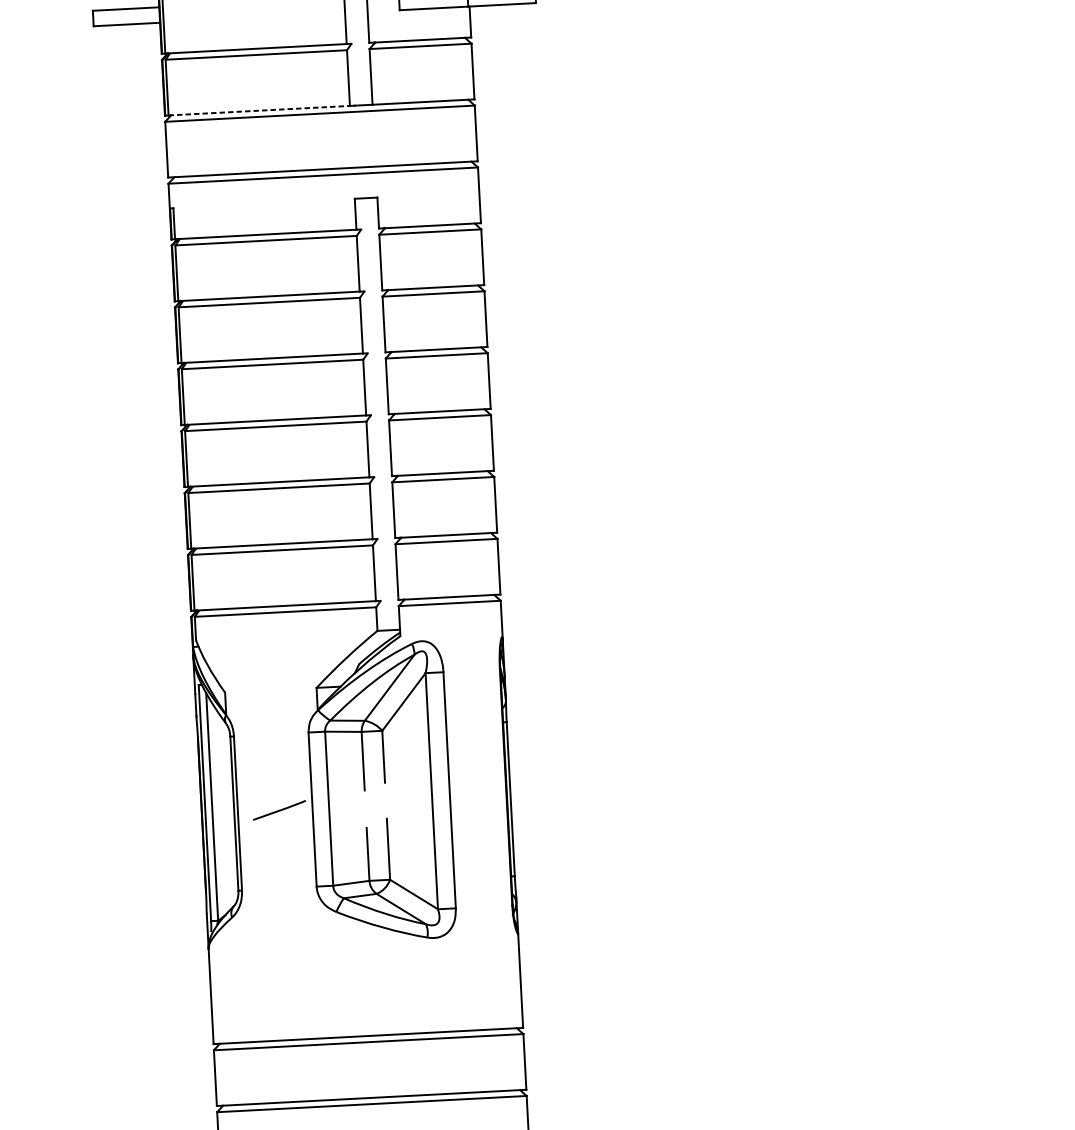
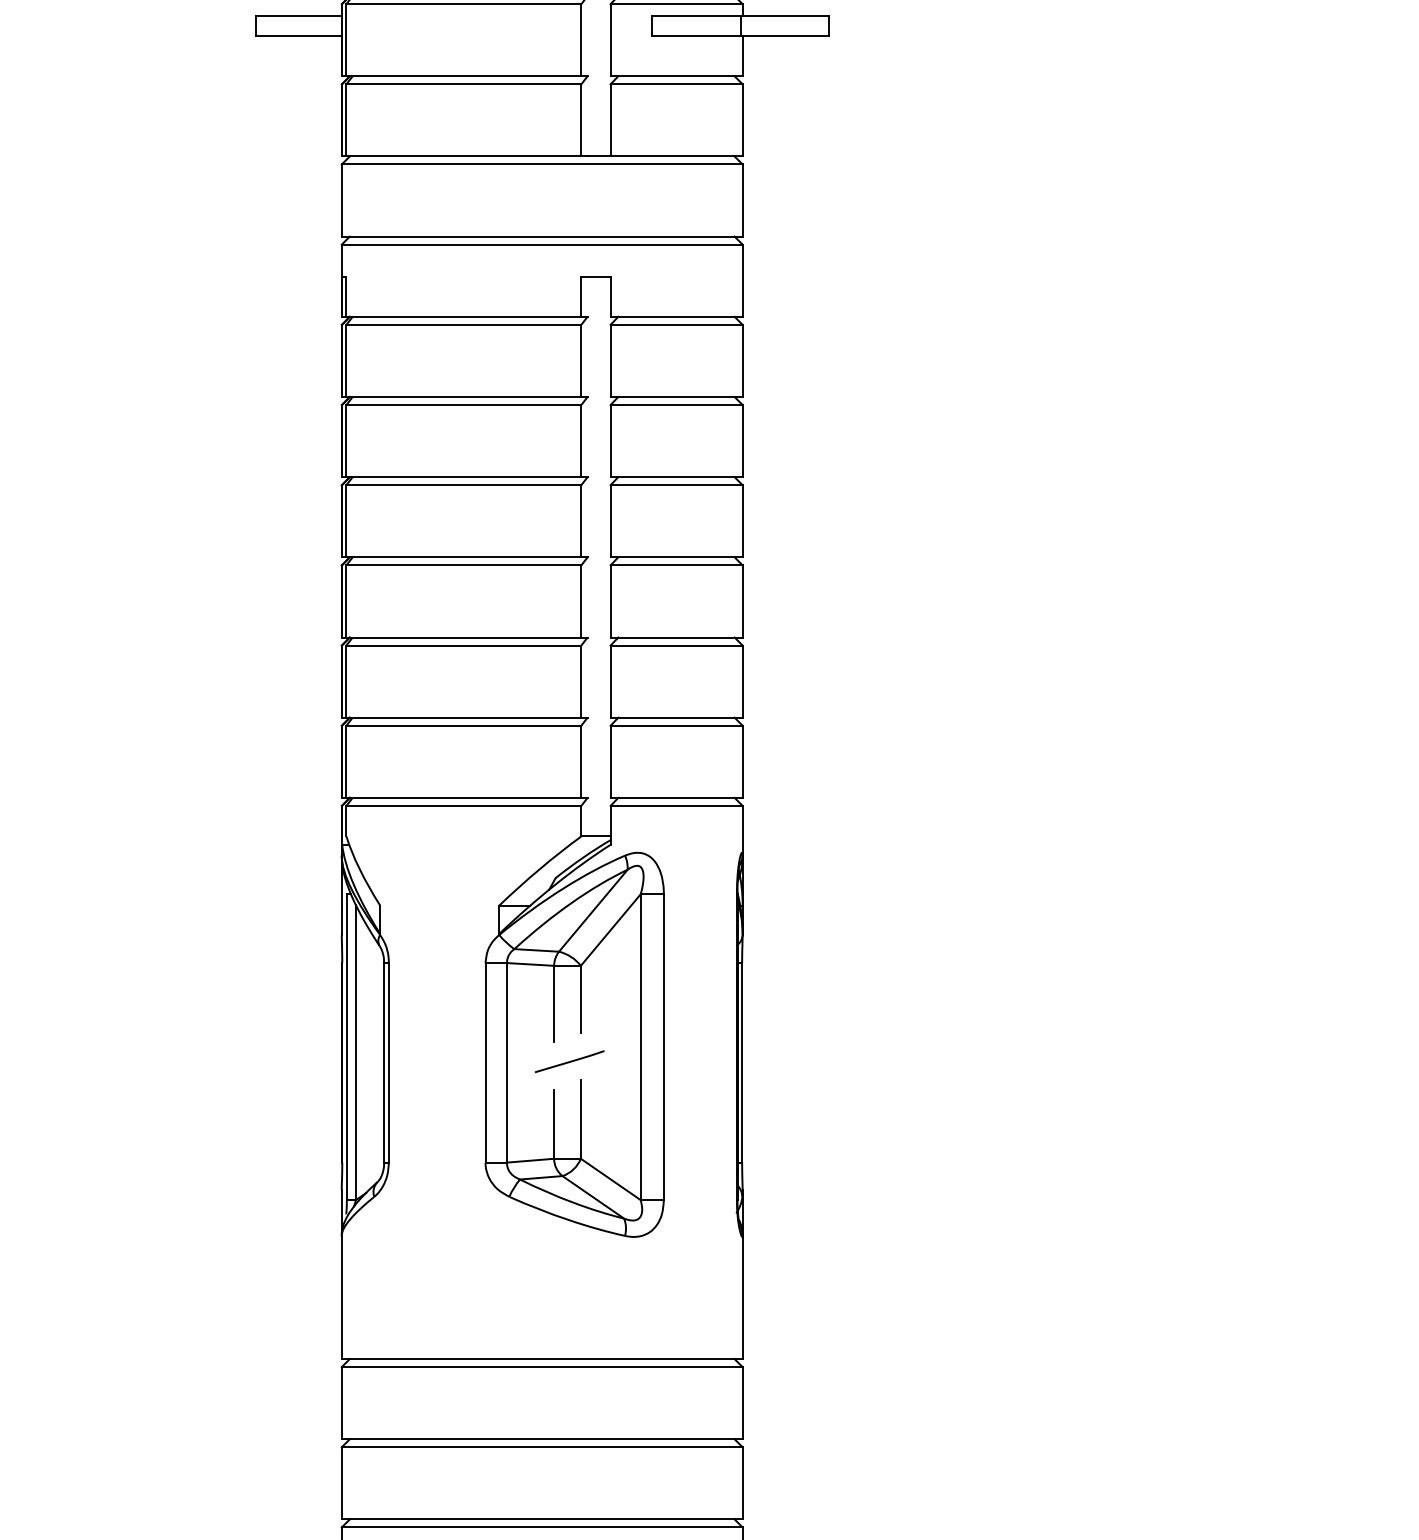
line: (259, 110) -> (464, 156), dashed -> solid
line: (279, 810) -> (569, 1061), moved

